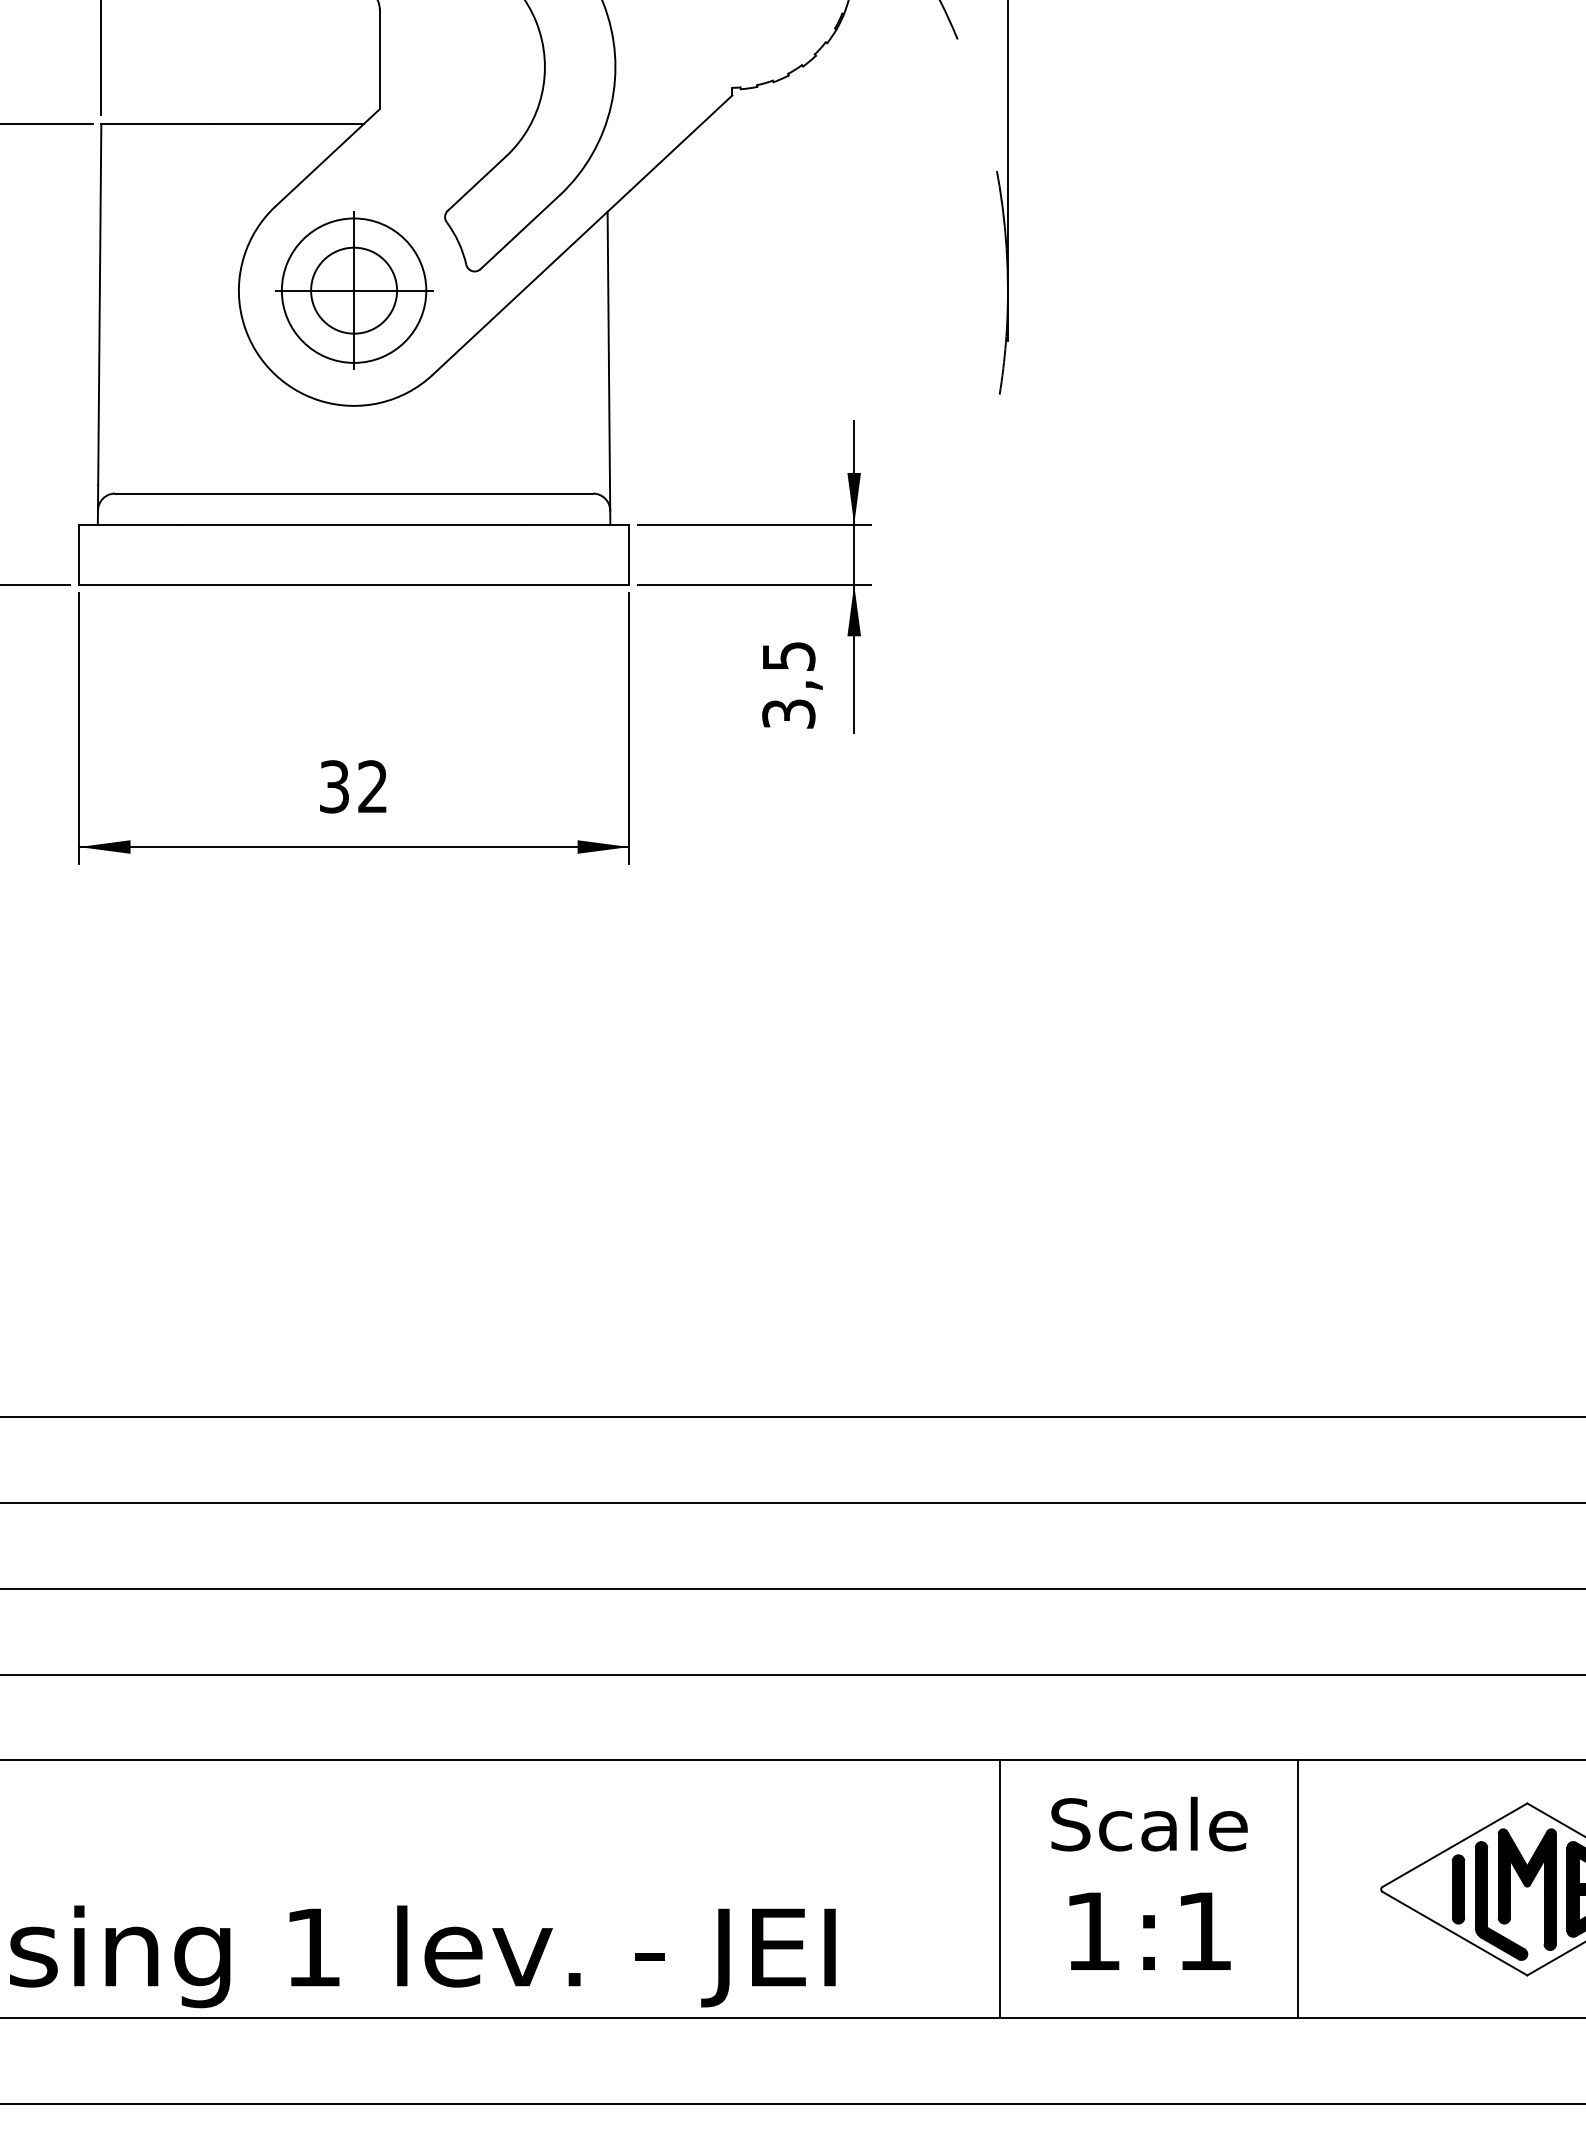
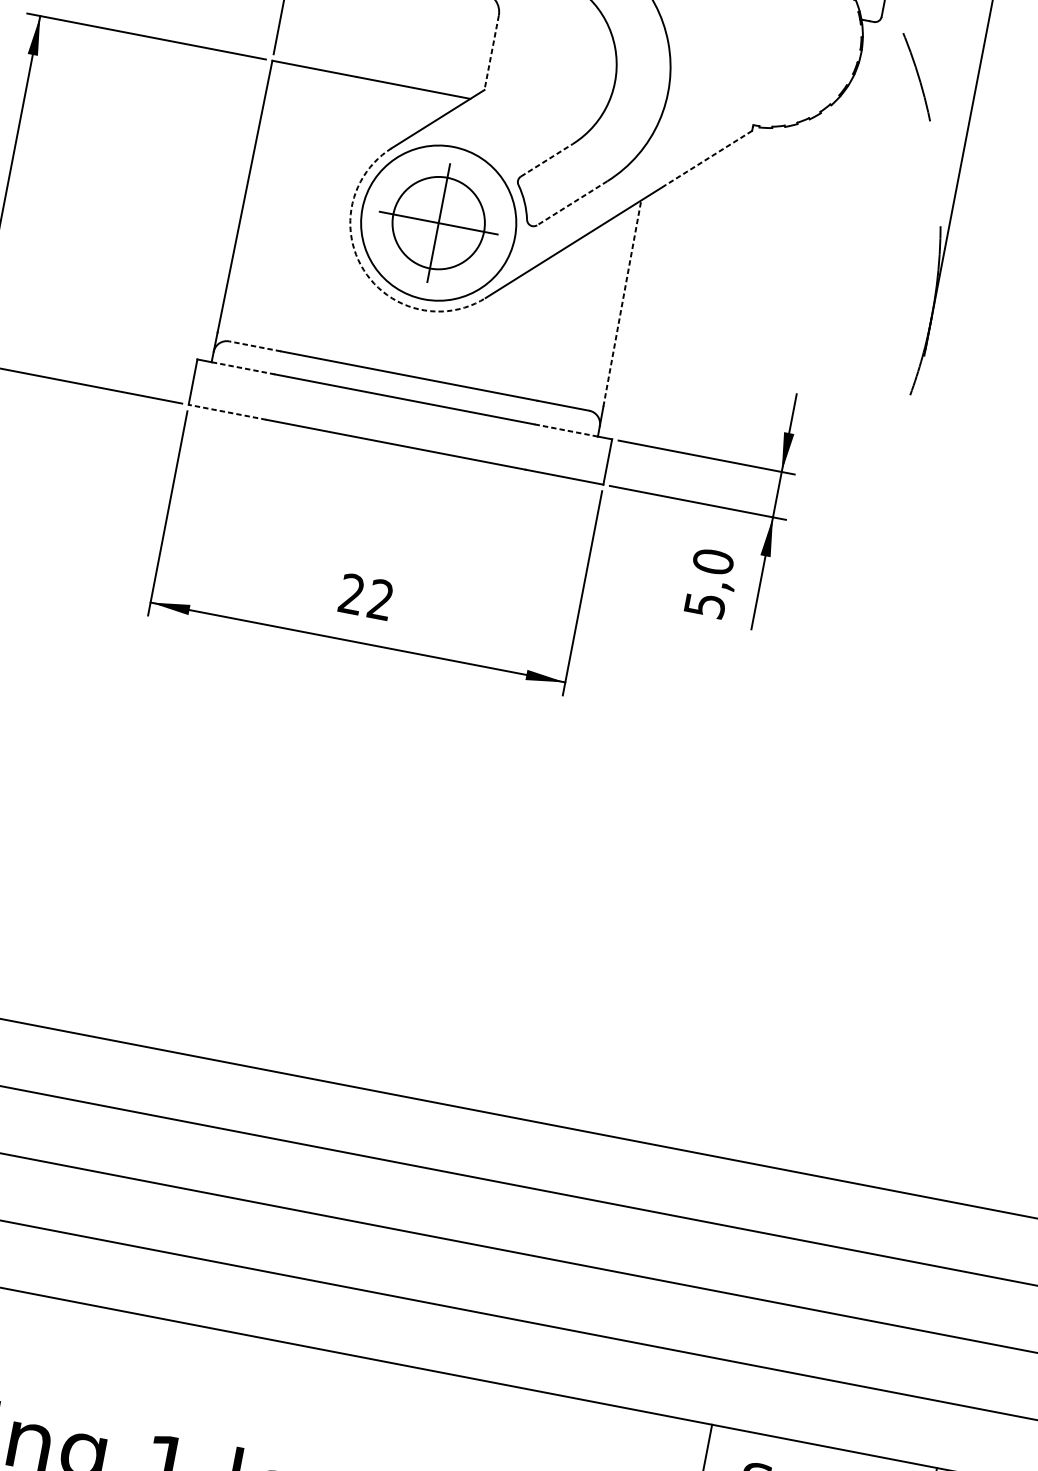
line: (379, 60) -> (491, 53), solid -> dashed
line: (680, 143) -> (706, 159), solid -> dashed
line: (476, 183) -> (546, 160), solid -> dashed
line: (519, 232) -> (571, 203), solid -> dashed
circle: (353, 290) -> (438, 222), size x1.4
circle: (354, 290) -> (439, 223), size x1.4
line: (608, 348) -> (622, 303), solid -> dashed
arc: (269, 369) -> (363, 270), solid -> dashed
line: (149, 493) -> (255, 346), solid -> dashed
line: (139, 524) -> (243, 368), solid -> dashed
line: (567, 524) -> (565, 430), solid -> dashed
line: (130, 584) -> (227, 412), solid -> dashed
text: (788, 684) -> (709, 583), 3,5 -> 5,0
text: (333, 786) -> (351, 593), 32 -> 22

